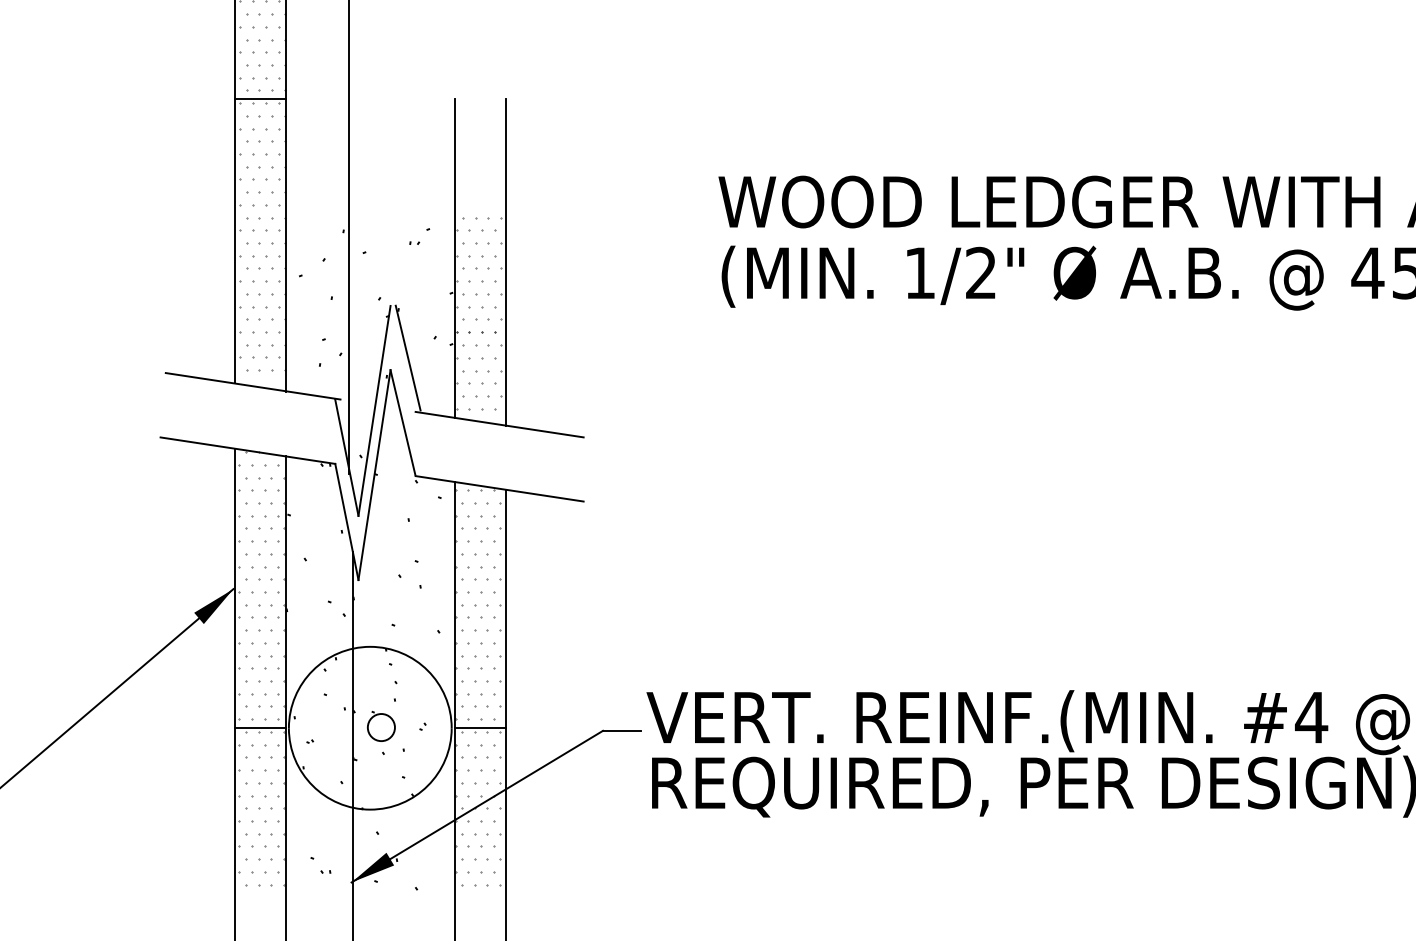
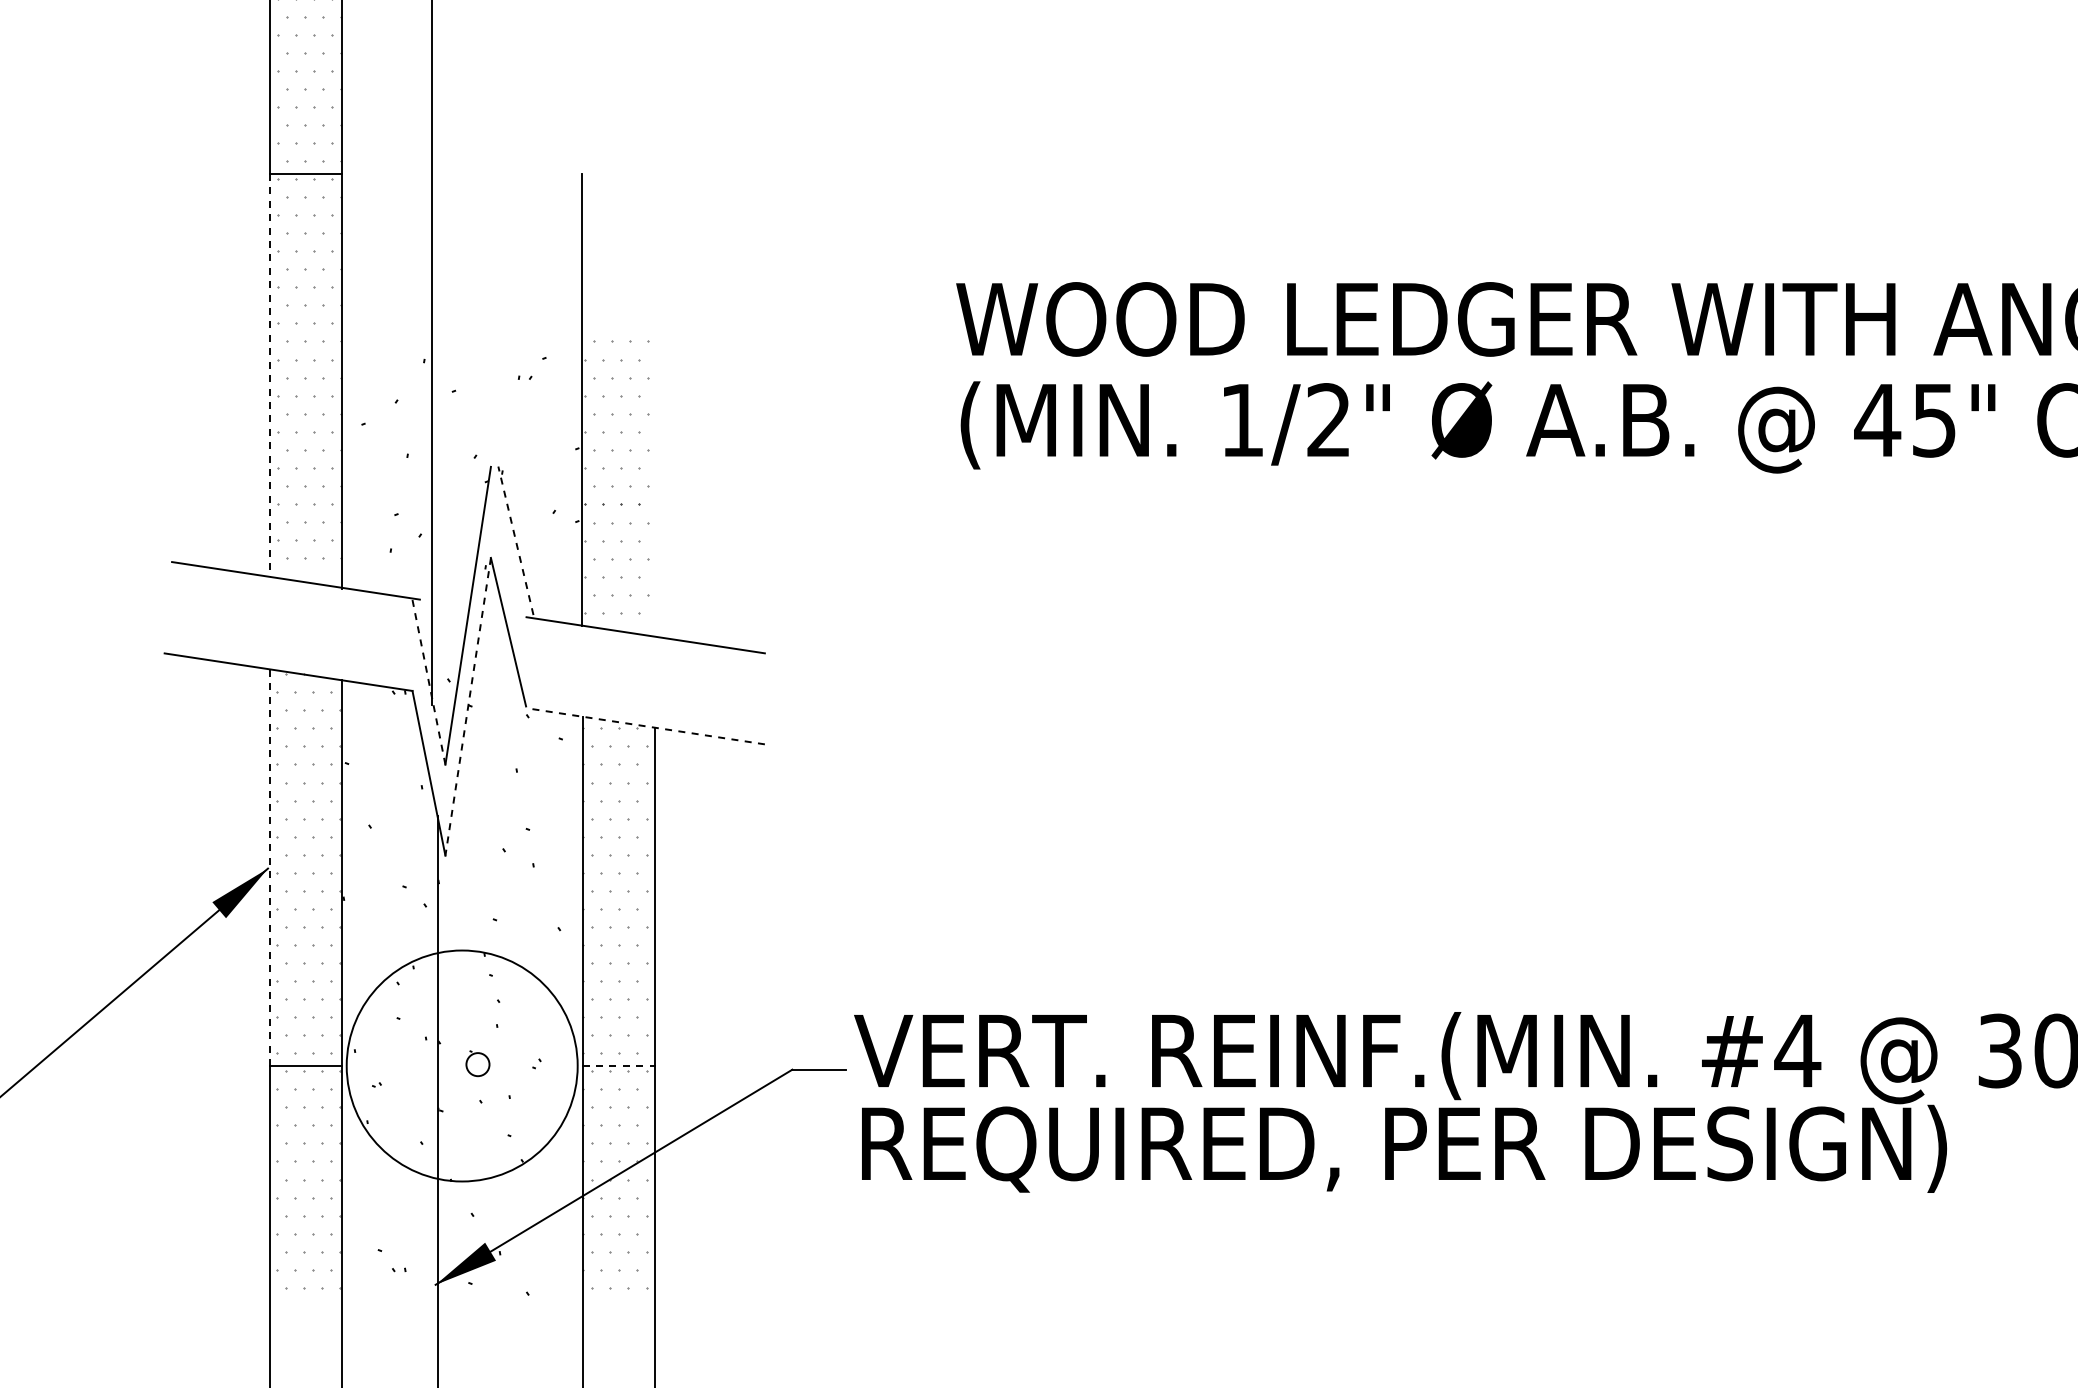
line: (234, 241) -> (269, 375), solid -> dashed
line: (505, 262) -> (654, 404), removed
line: (407, 357) -> (515, 540), solid -> dashed
line: (346, 457) -> (428, 681), solid -> dashed
line: (374, 474) -> (468, 706), solid -> dashed
line: (499, 488) -> (645, 726), solid -> dashed
line: (234, 588) -> (269, 867), solid -> dashed
part: (381, 726) -> (477, 1063), size x0.6
line: (481, 728) -> (619, 1066), solid -> dashed

